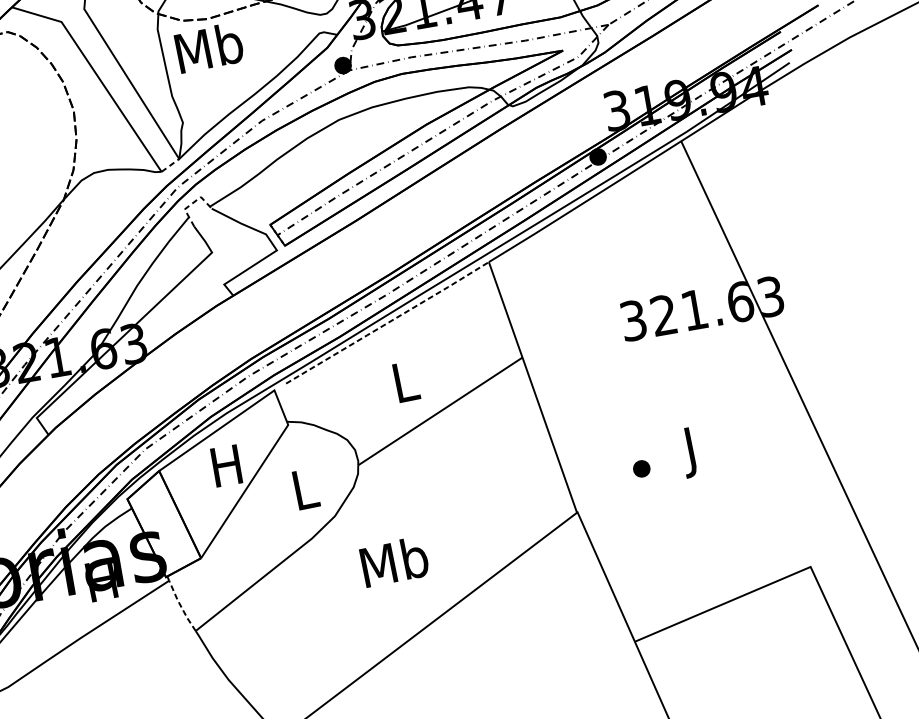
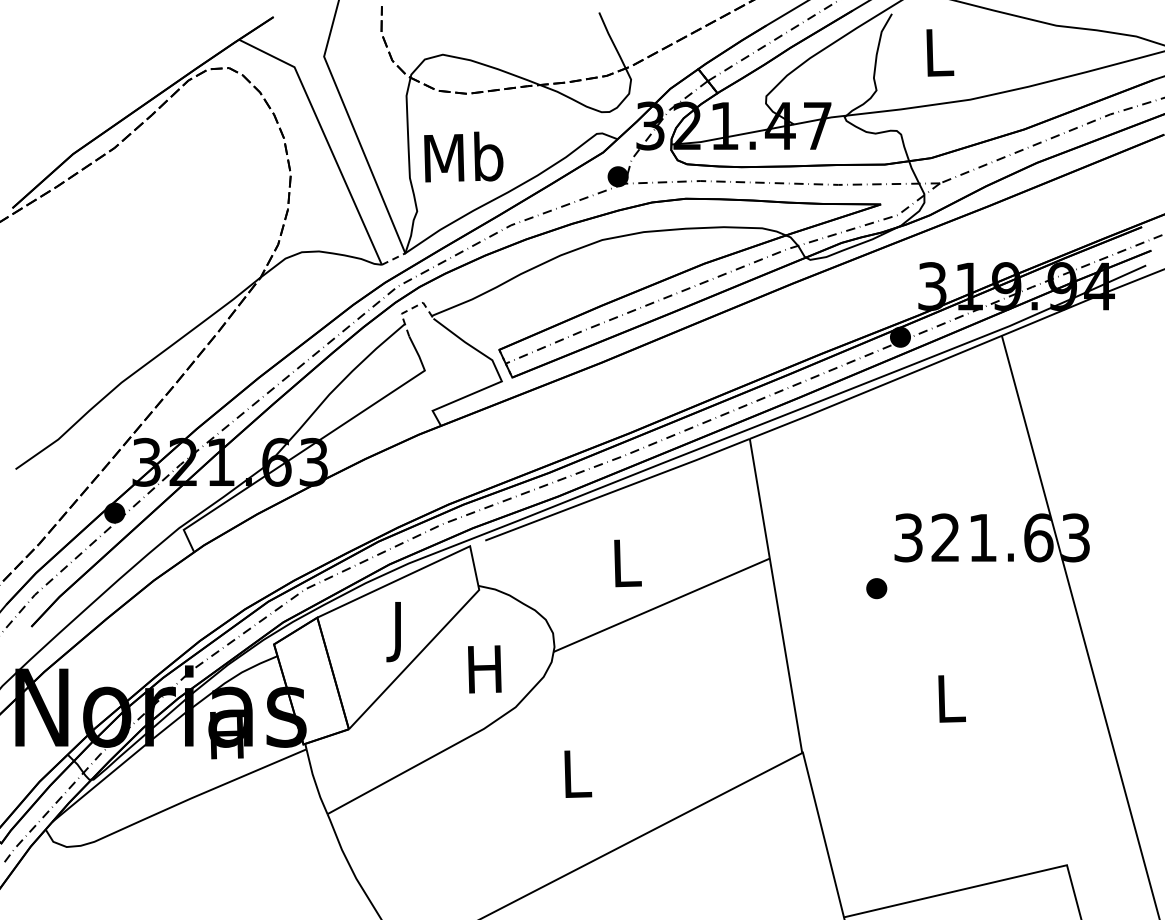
text: (208, 47) -> (463, 156), moved
line: (387, 323) -> (617, 490), dashed -> solid
text: (693, 452) -> (952, 705), J -> L
part: (641, 468) -> (876, 588), moved
text: (227, 471) -> (397, 632), H -> J
text: (303, 489) -> (484, 669), L -> H
text: (394, 561) -> (576, 773), Mb -> L
line: (181, 606) -> (315, 782), dashed -> solid

